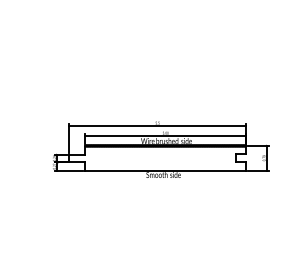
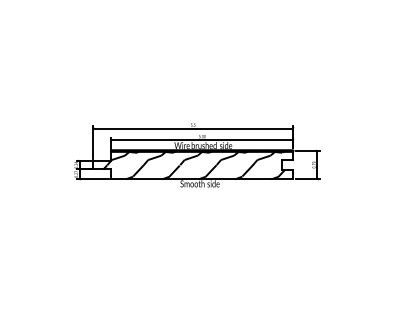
hatch: (158, 158) -> (194, 165), added

